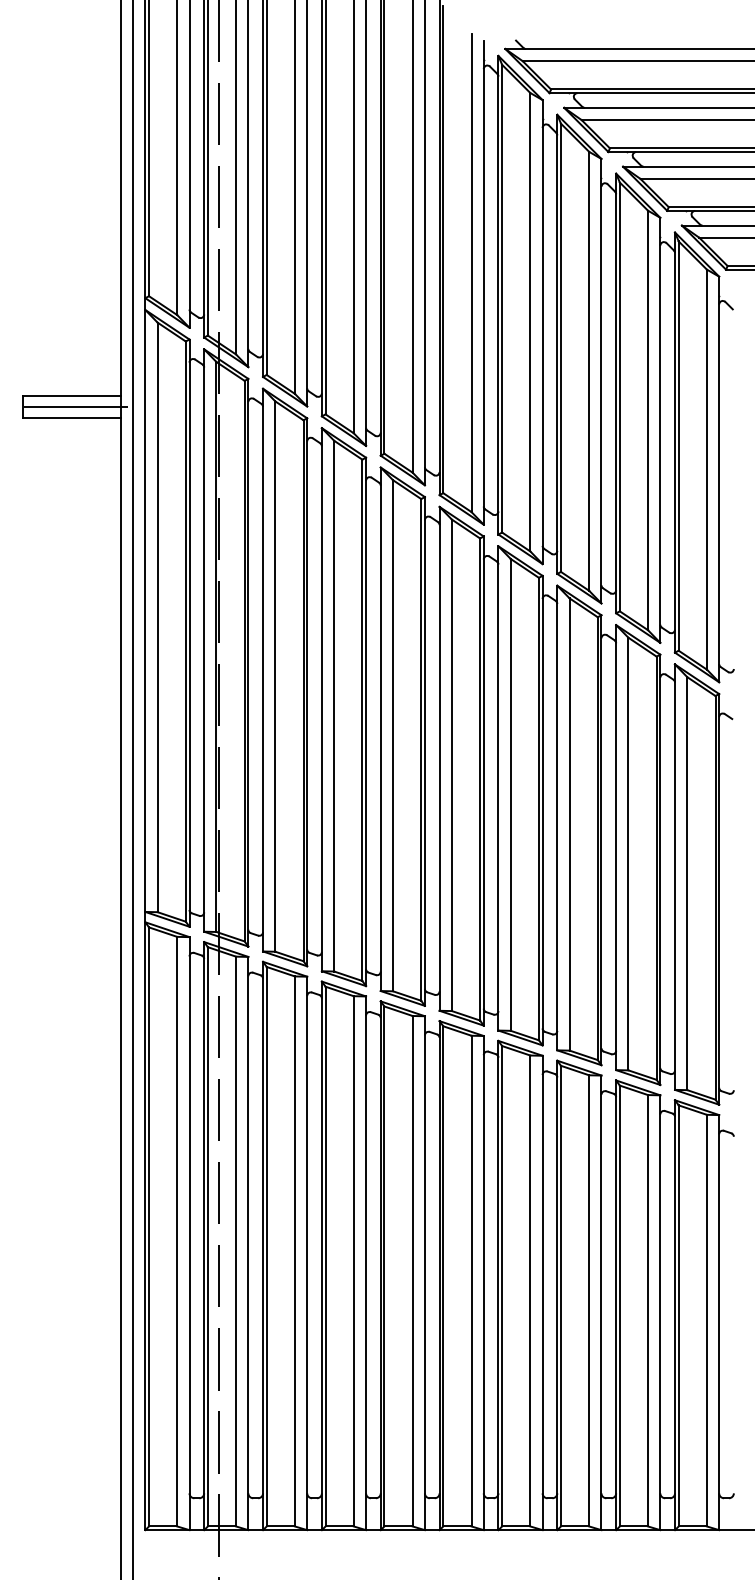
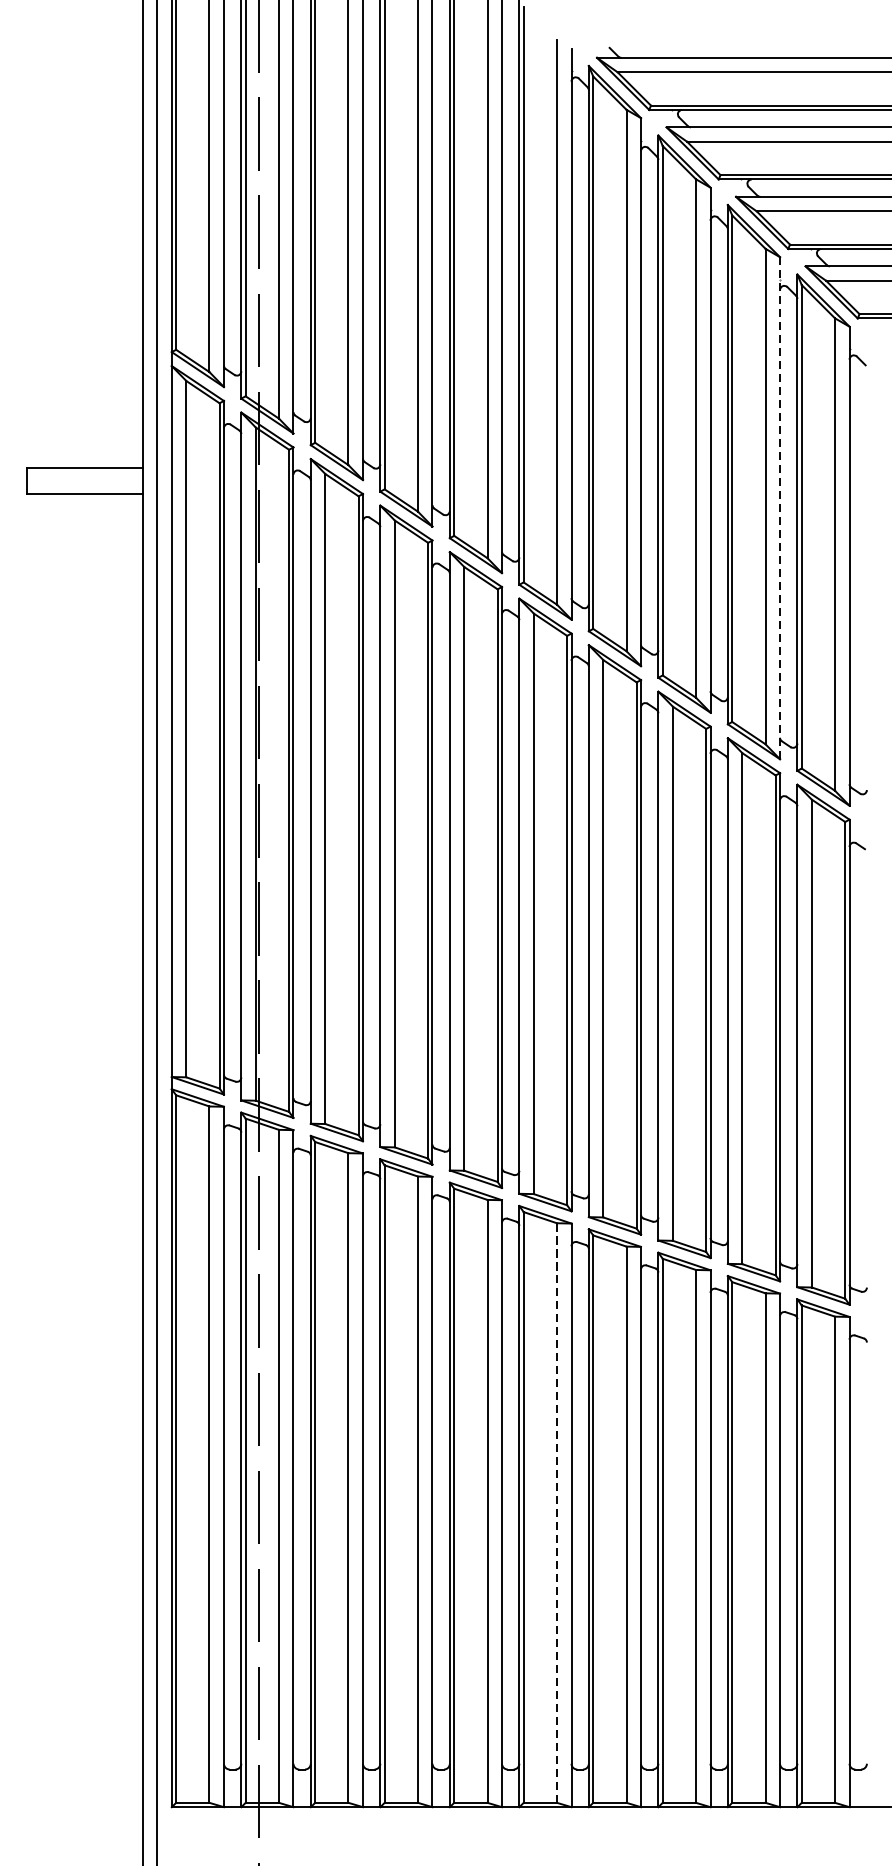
line: (74, 407) -> (88, 481), removed
line: (660, 430) -> (780, 508), solid -> dashed
line: (471, 1281) -> (557, 1513), solid -> dashed

